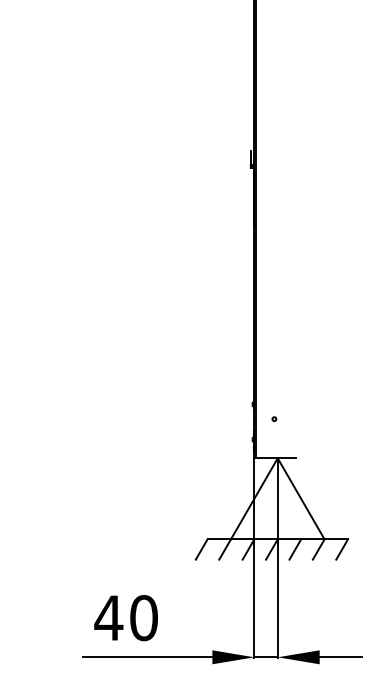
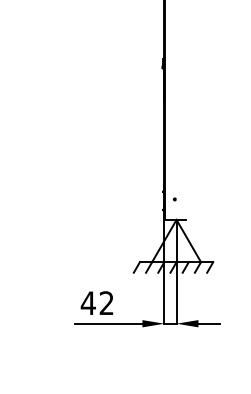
text: (143, 618) -> (106, 303), 40 -> 42

